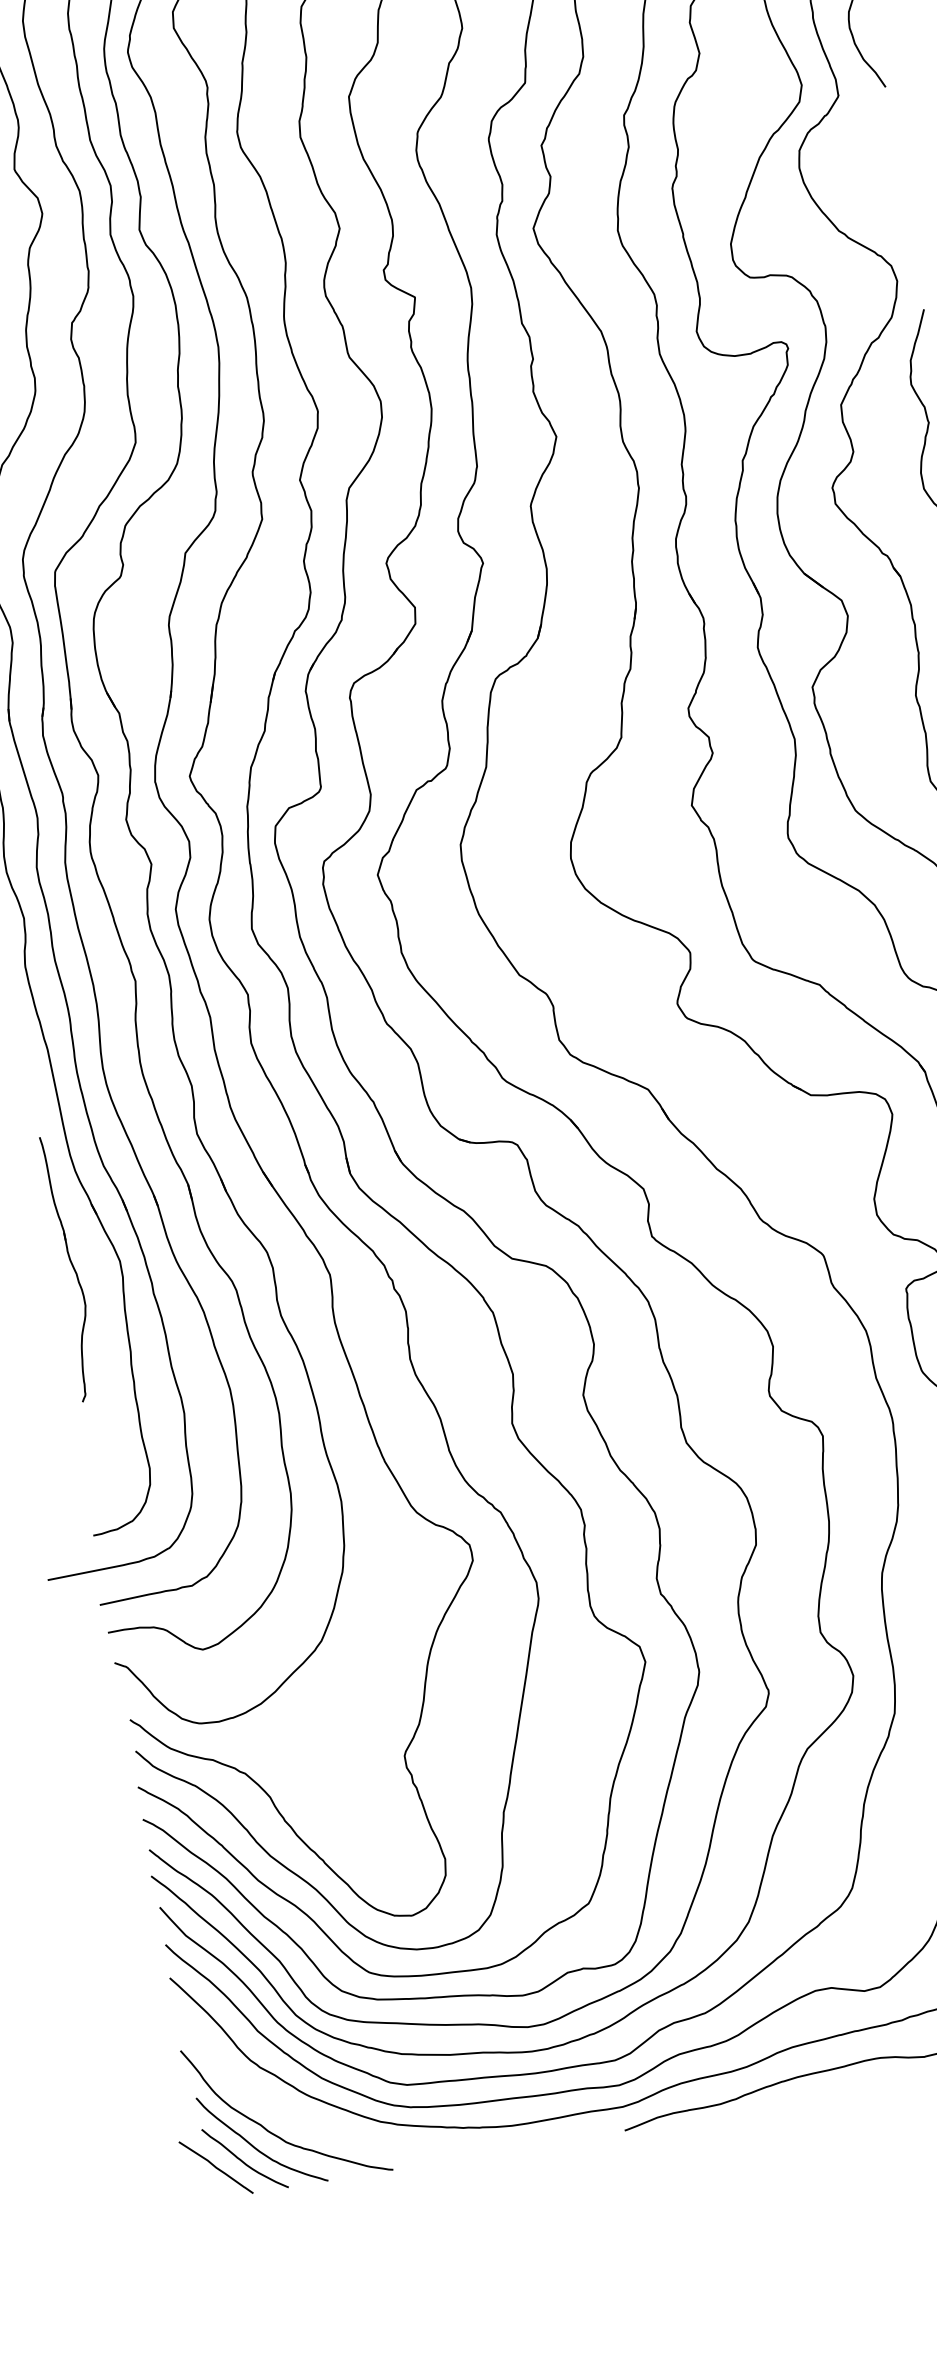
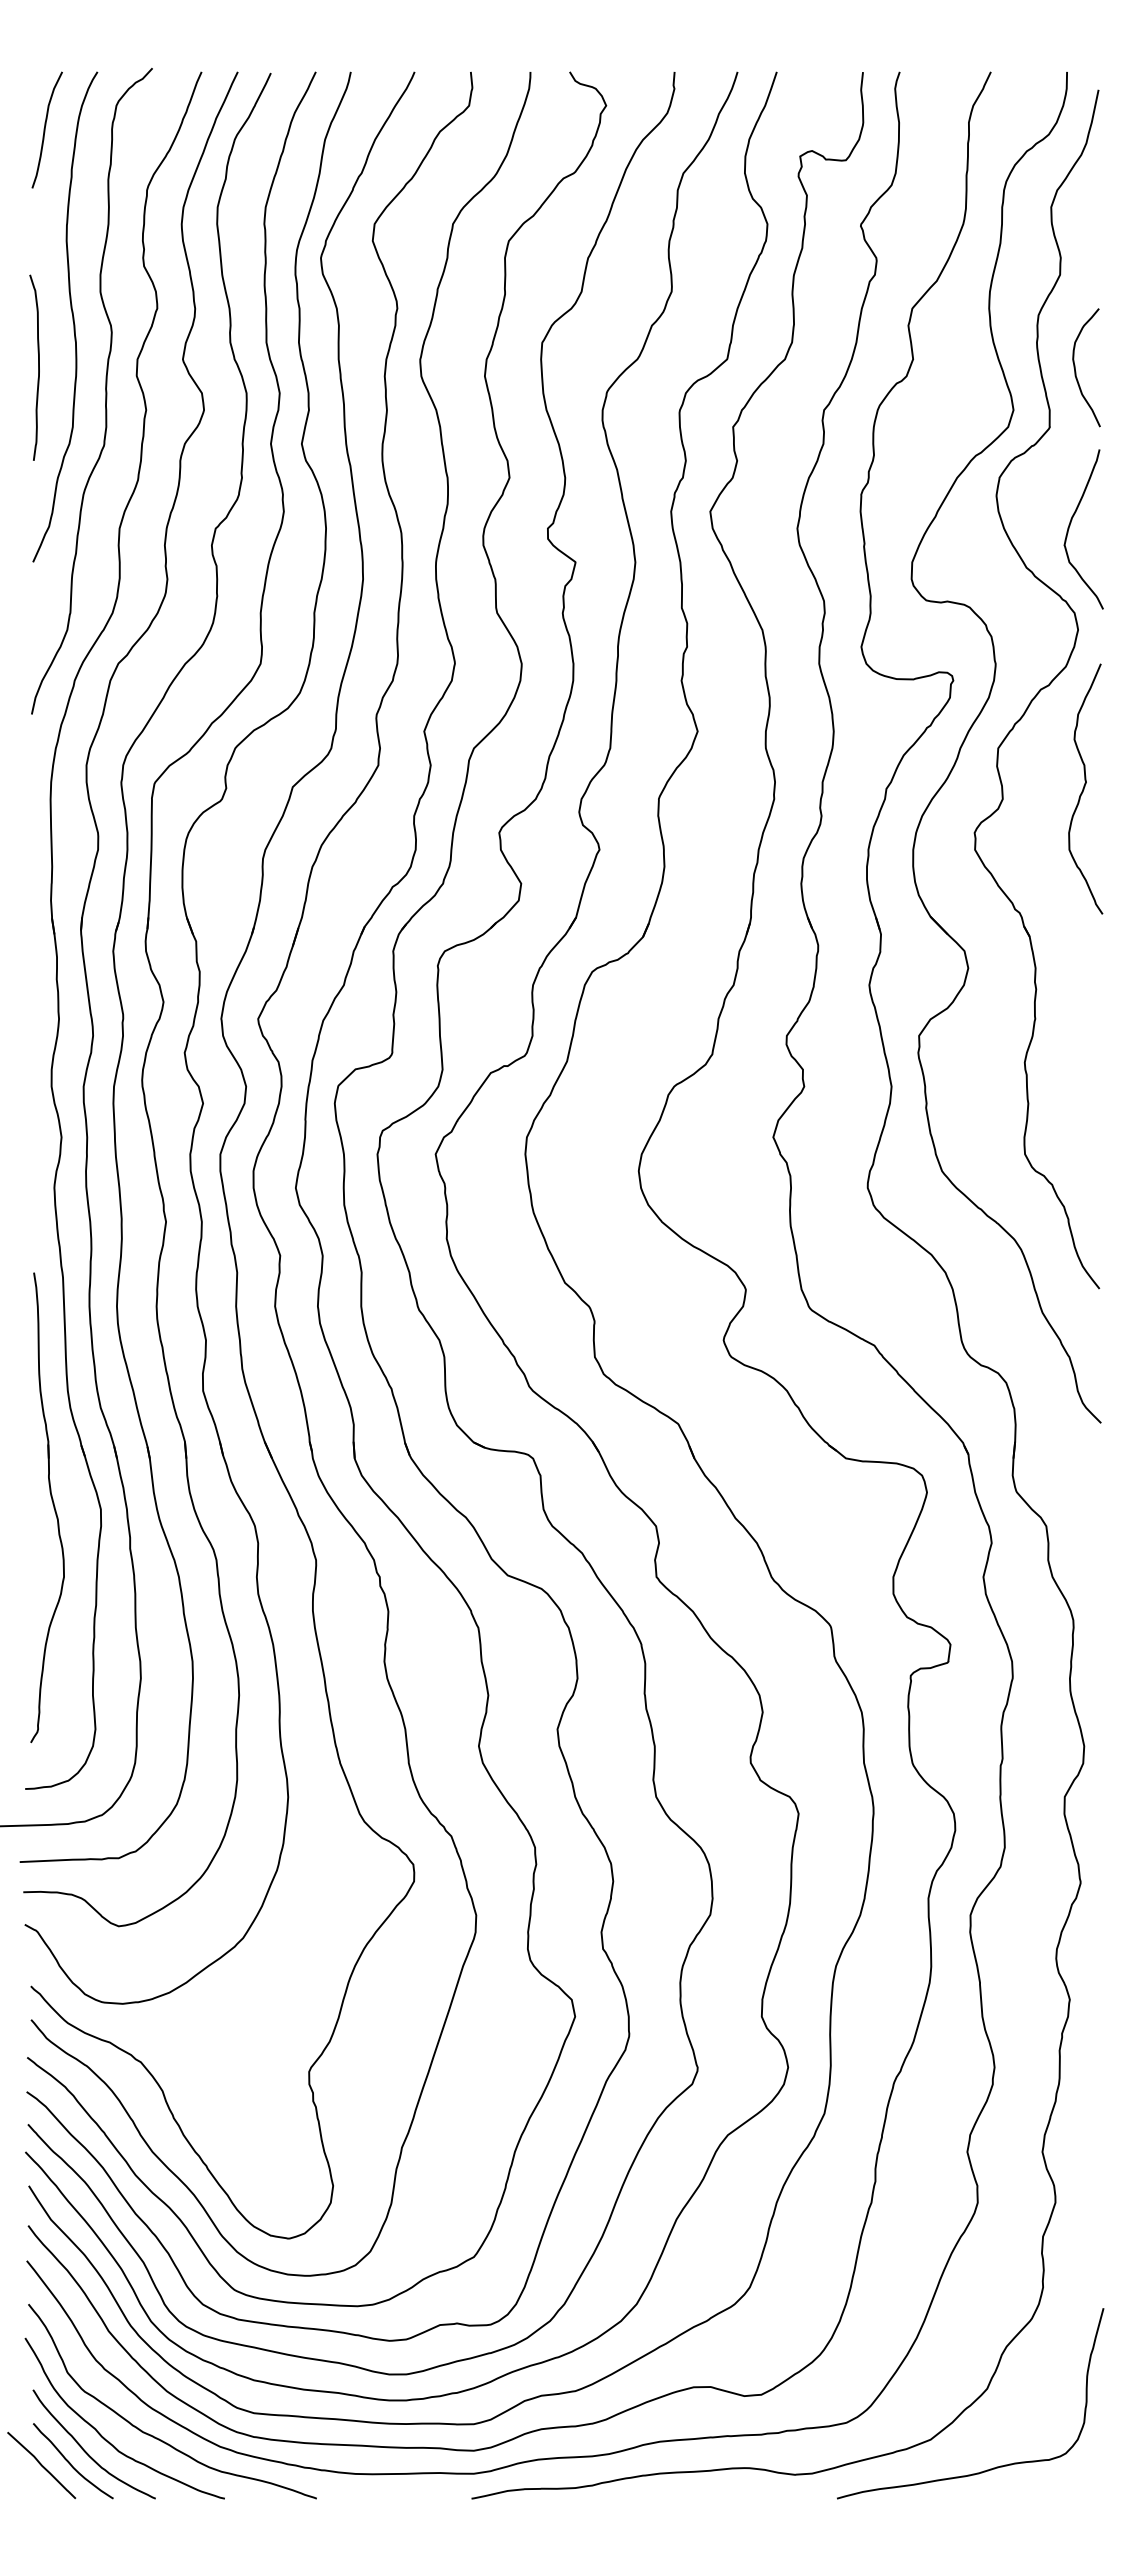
curve: (873, 185) -> (1070, 526), added
part: (69, 1268) -> (47, 1507), size x1.67
curve: (318, 2122) -> (155, 2436), added

